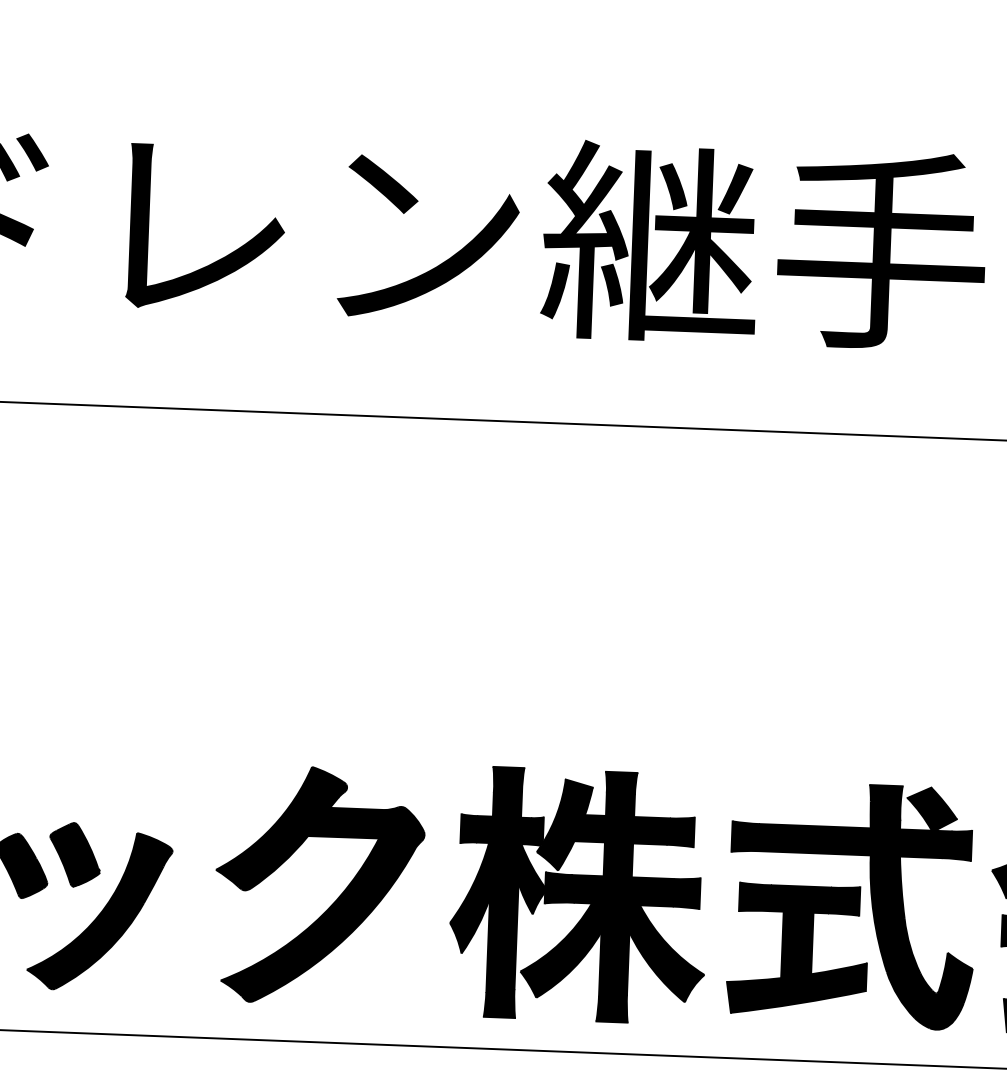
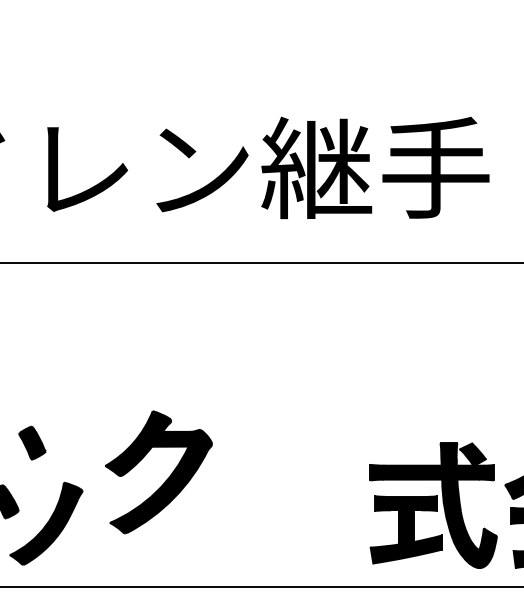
part: (75, 853) -> (32, 442), moved
part: (578, 894) -> (292, 505), removed
part: (333, 900) -> (166, 479), moved

